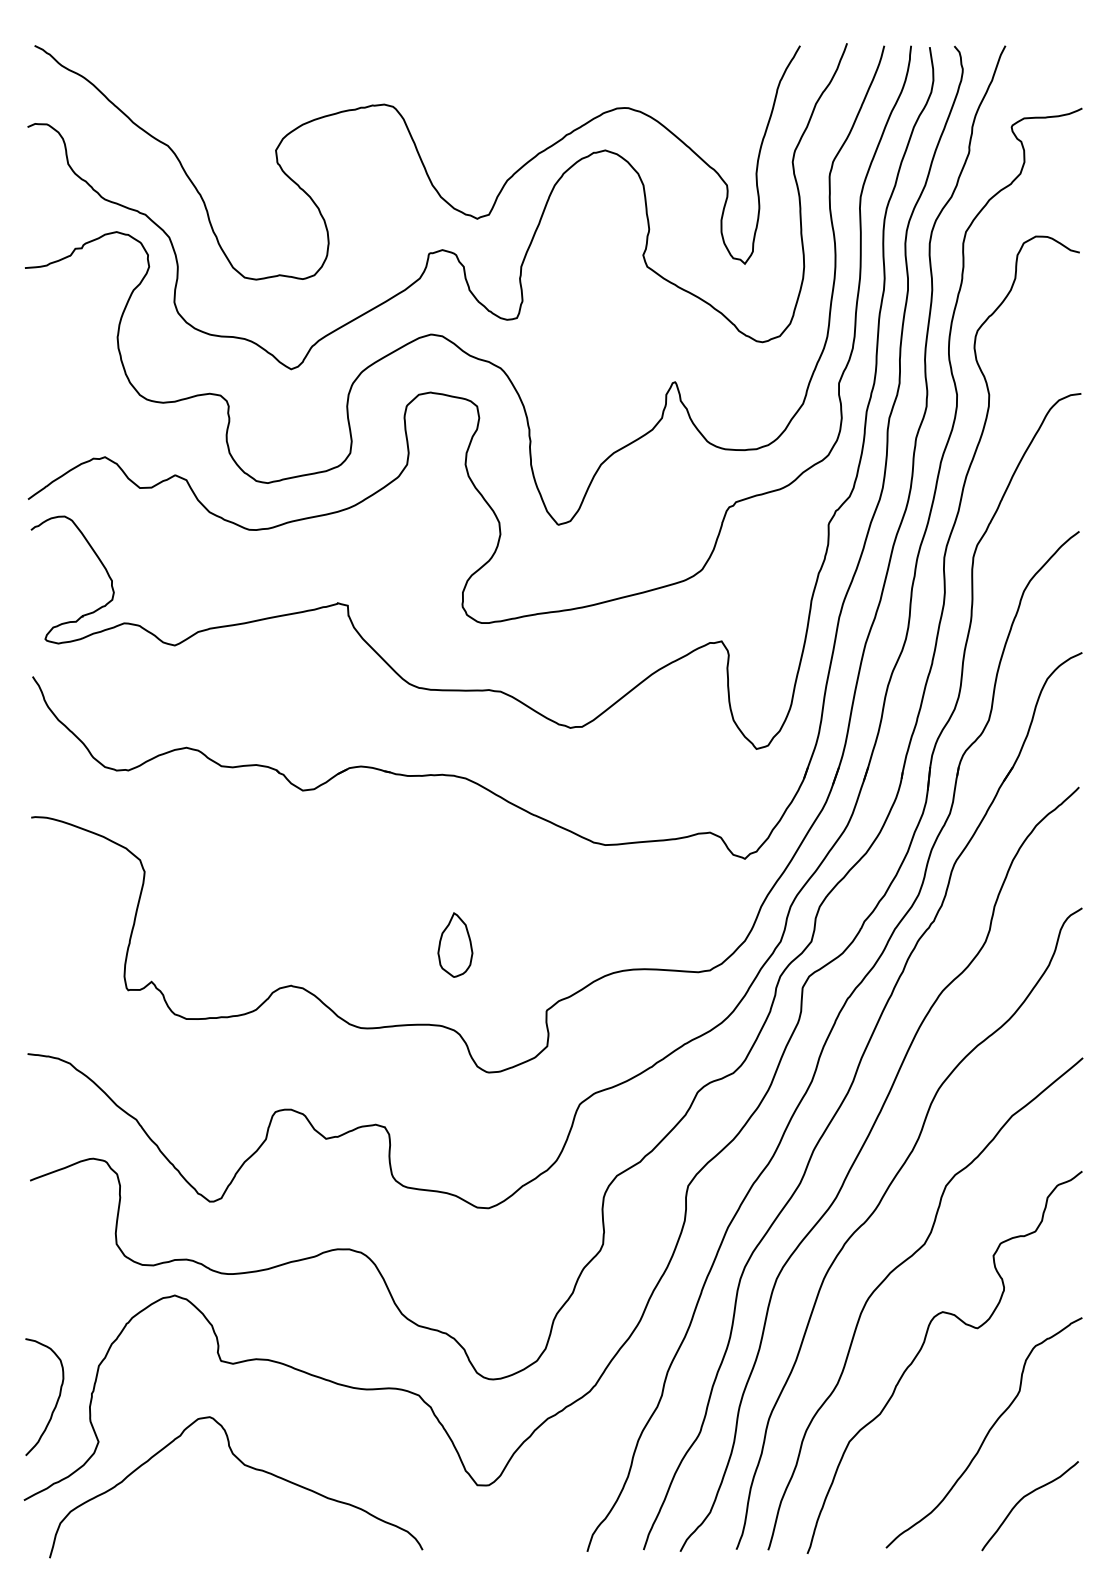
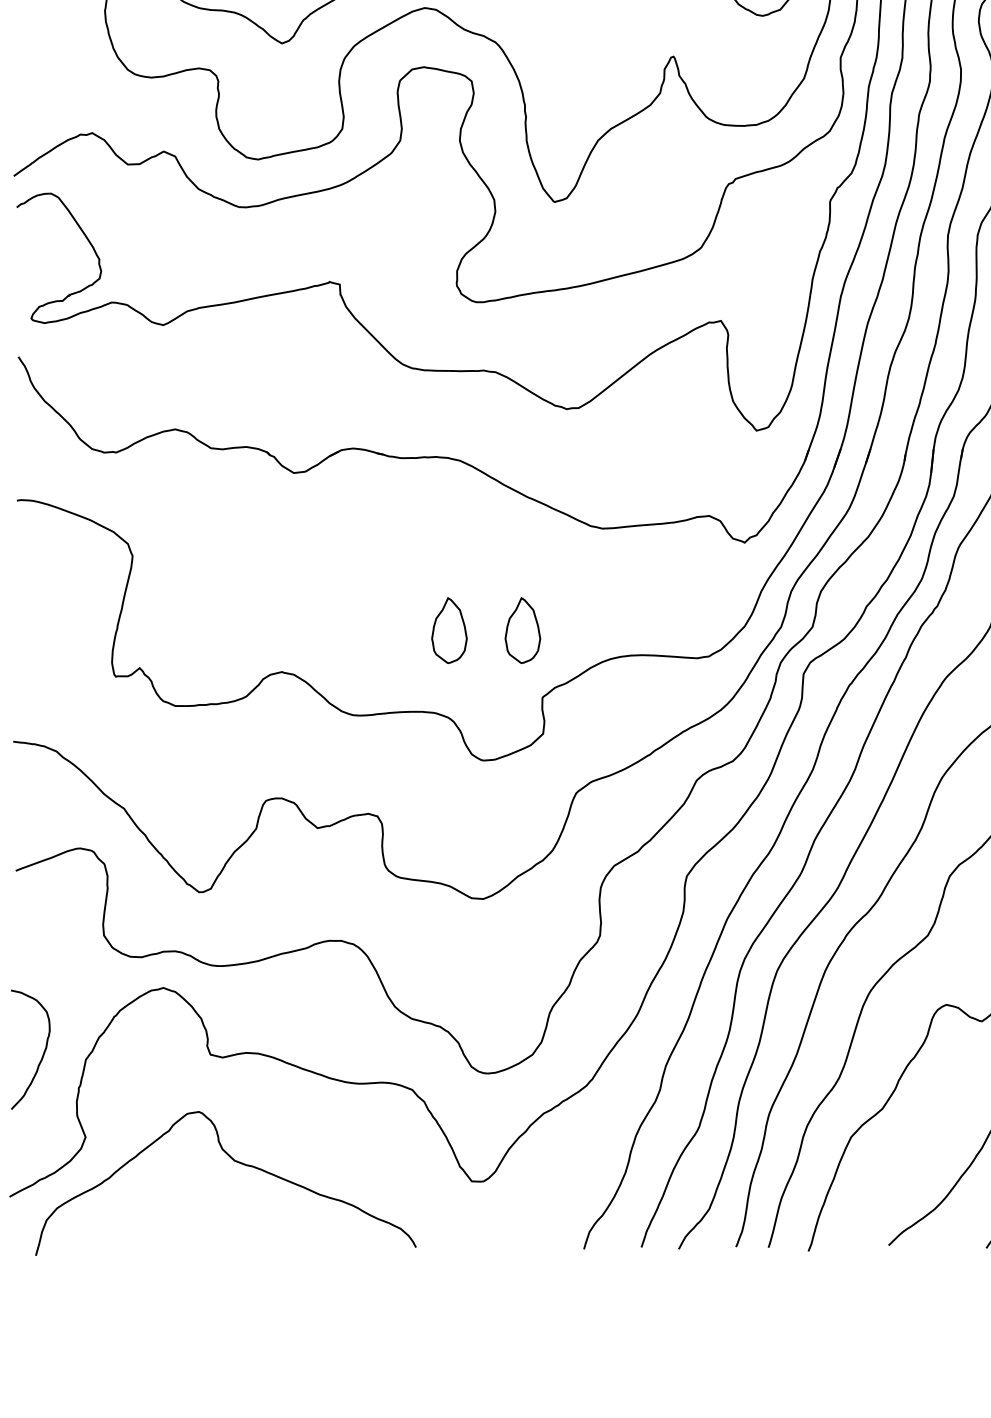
part: (527, 944) -> (522, 630), added
curve: (55, 1403) -> (41, 1056), moved

